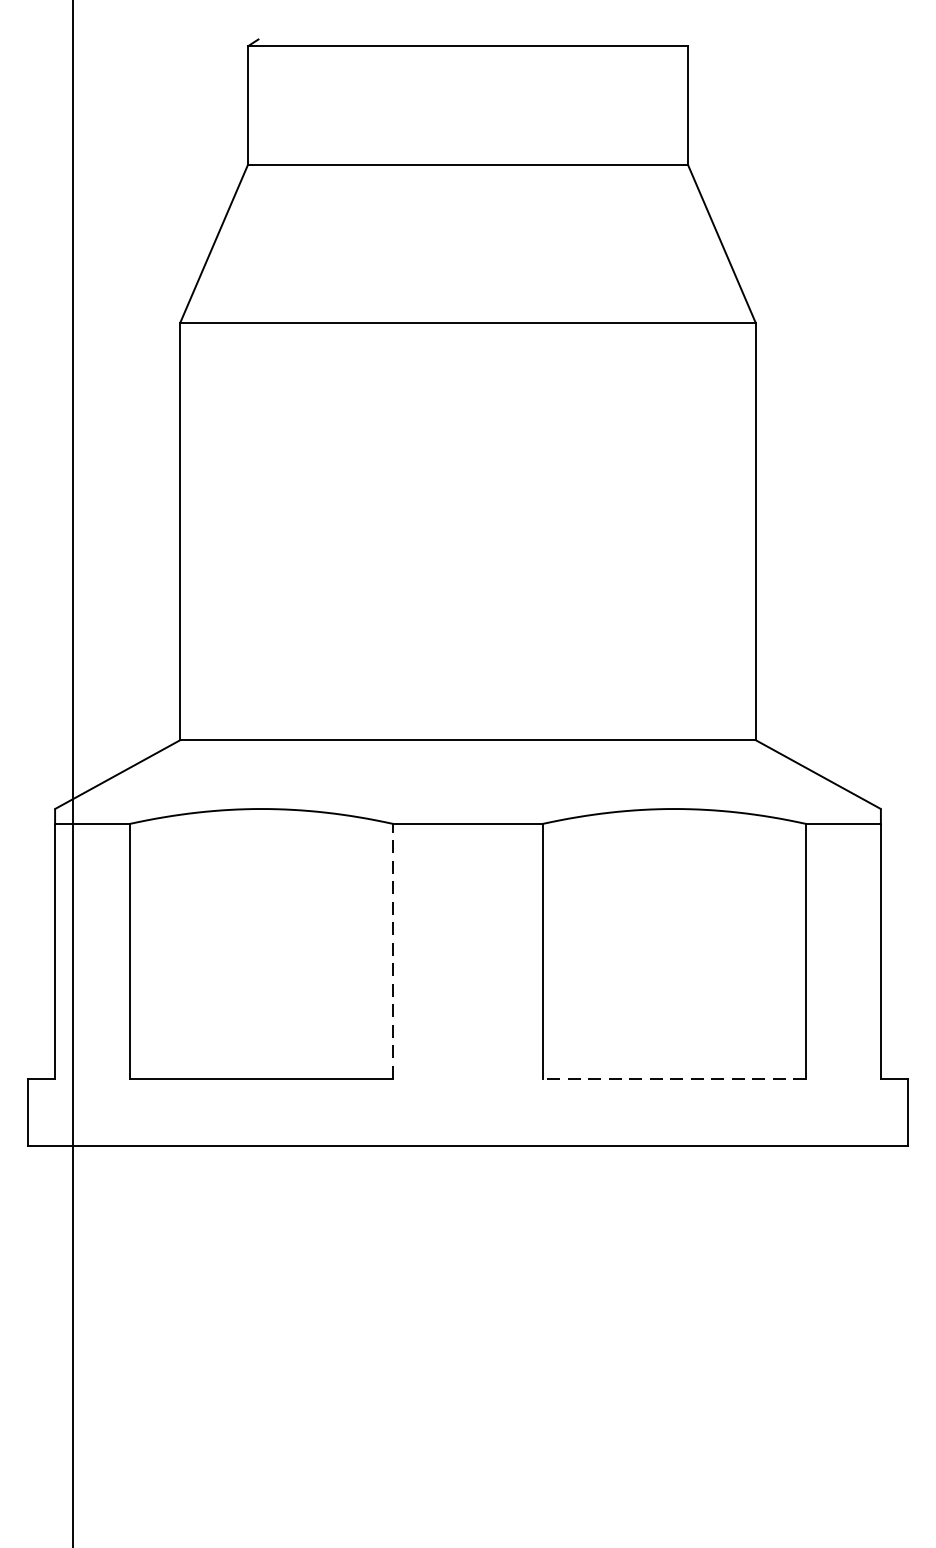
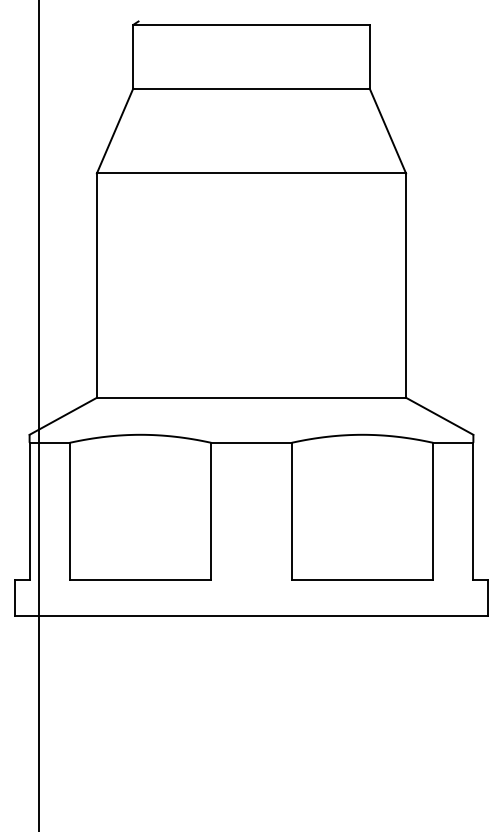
line: (393, 949) -> (211, 510), dashed -> solid
line: (674, 1078) -> (362, 579), dashed -> solid

